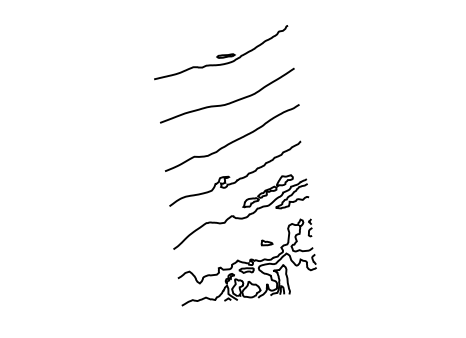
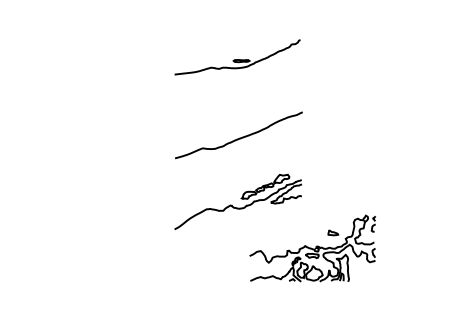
curve: (229, 101) -> (240, 102), removed
curve: (230, 177) -> (233, 170), removed
part: (246, 262) -> (312, 248), moved

